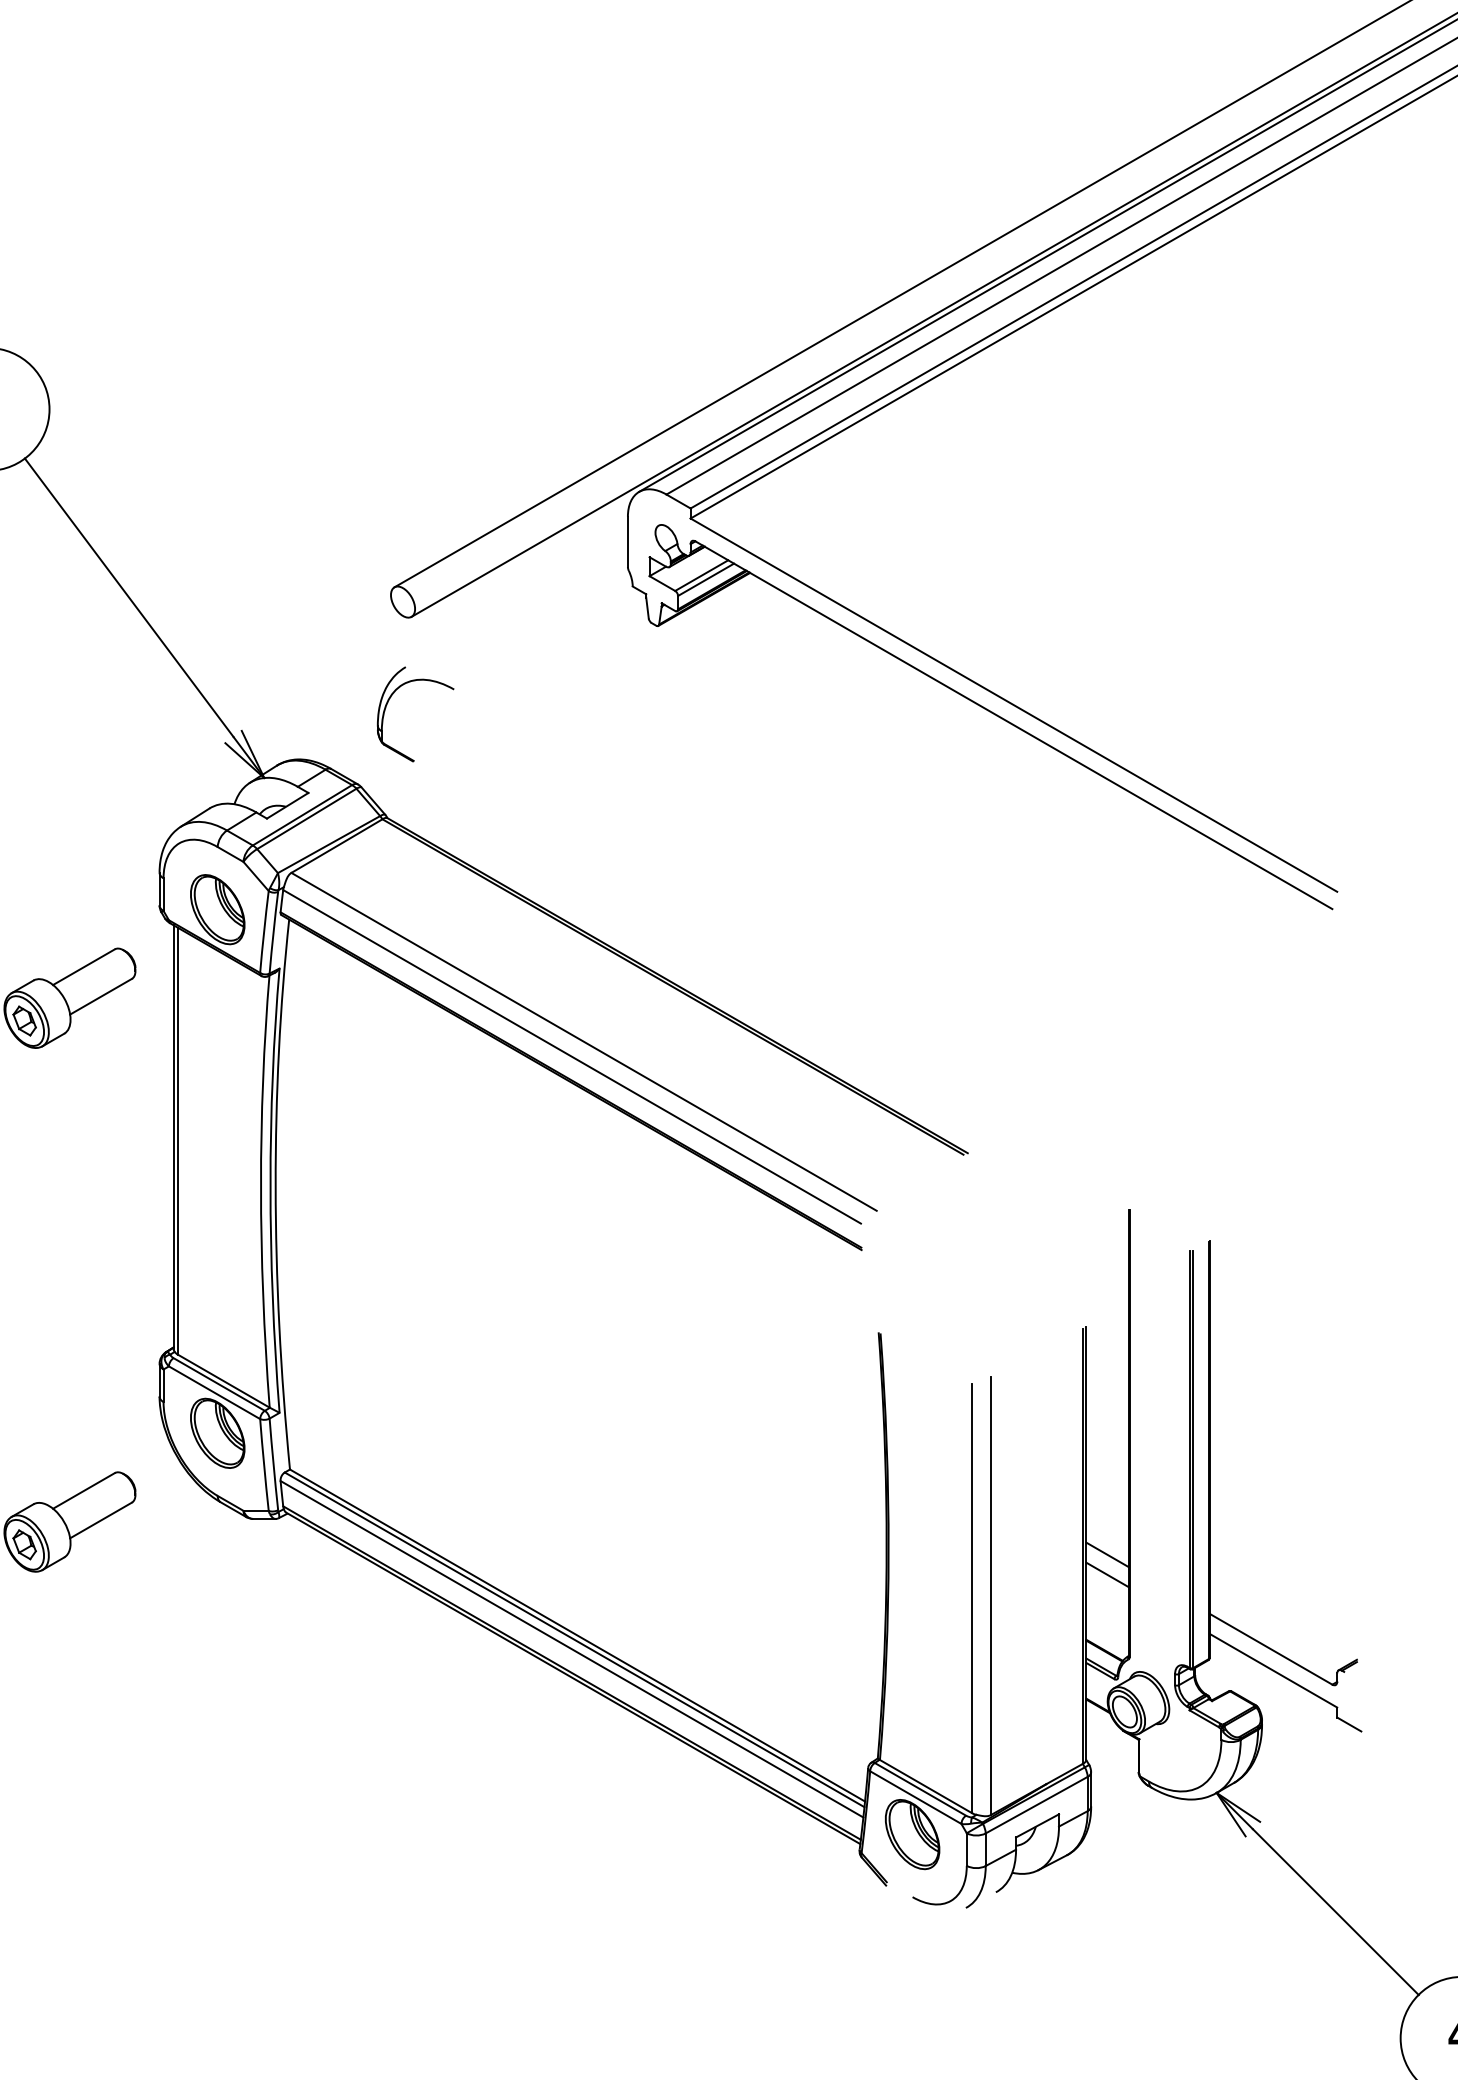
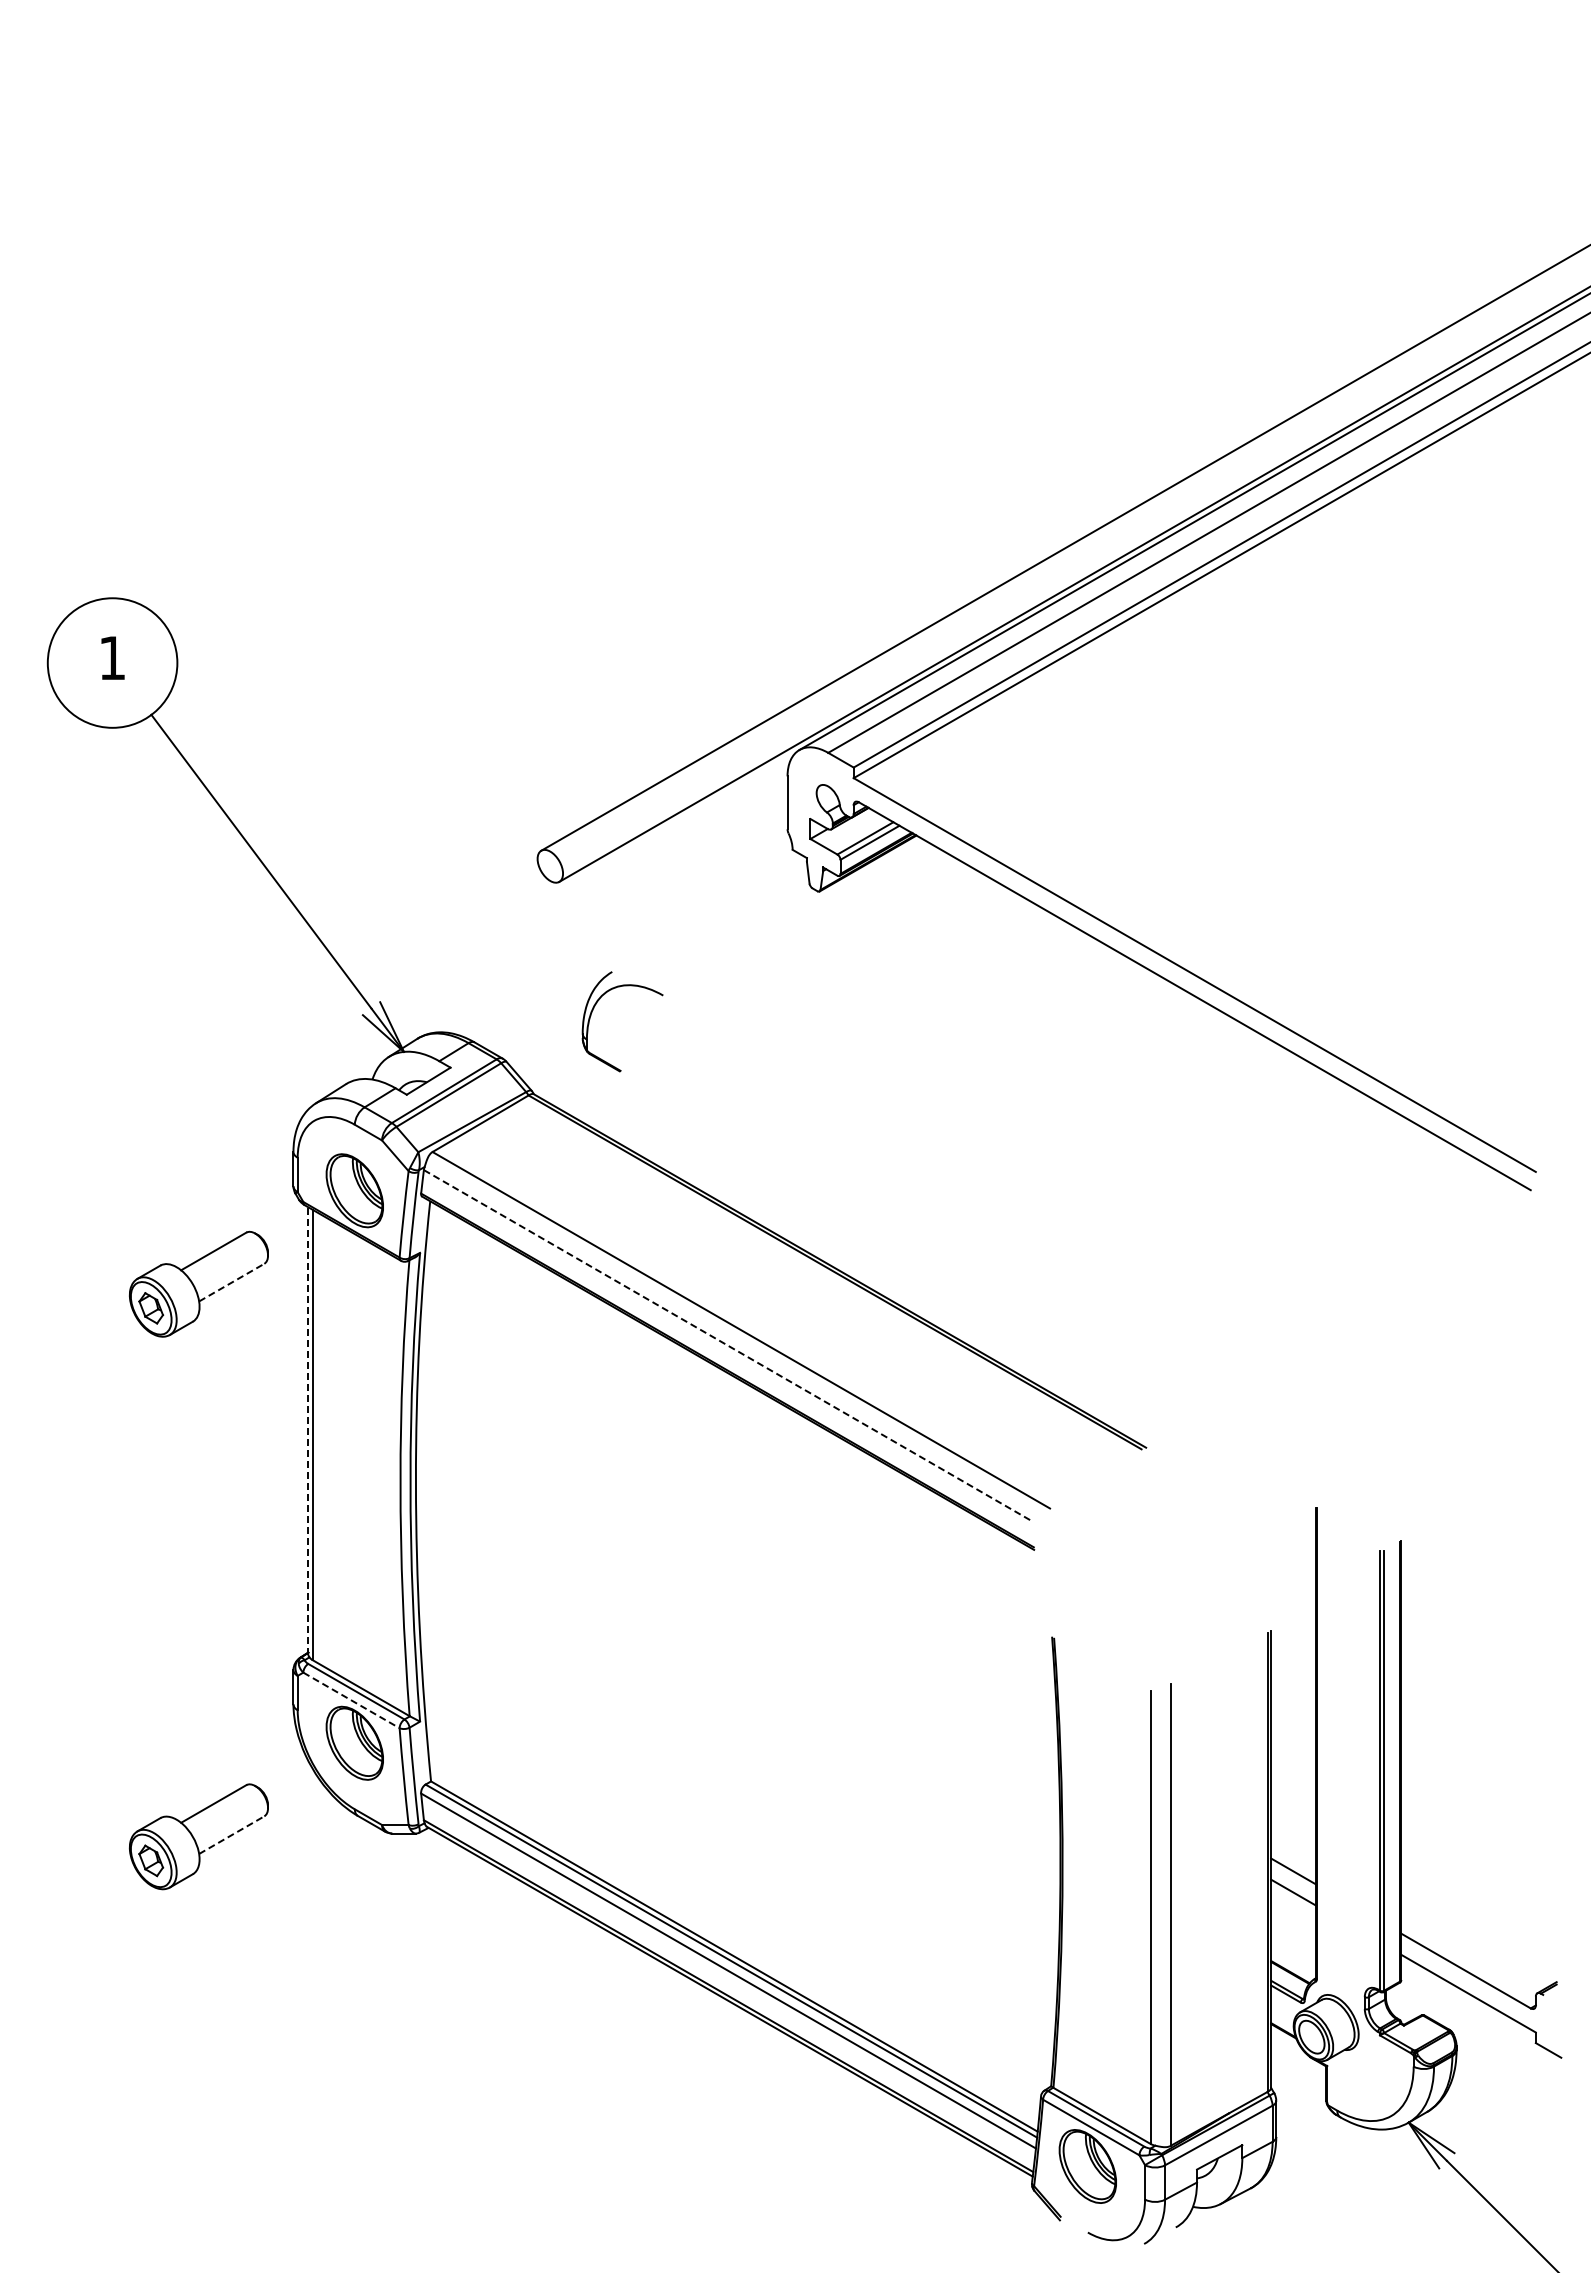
part: (391, 697) -> (597, 1003), moved
line: (100, 996) -> (231, 1282), solid -> dashed
line: (571, 1057) -> (728, 1346), solid -> dashed
line: (173, 1137) -> (308, 1431), solid -> dashed
line: (214, 1392) -> (351, 1700), solid -> dashed
line: (100, 1520) -> (231, 1835), solid -> dashed

